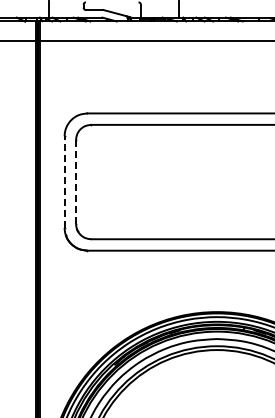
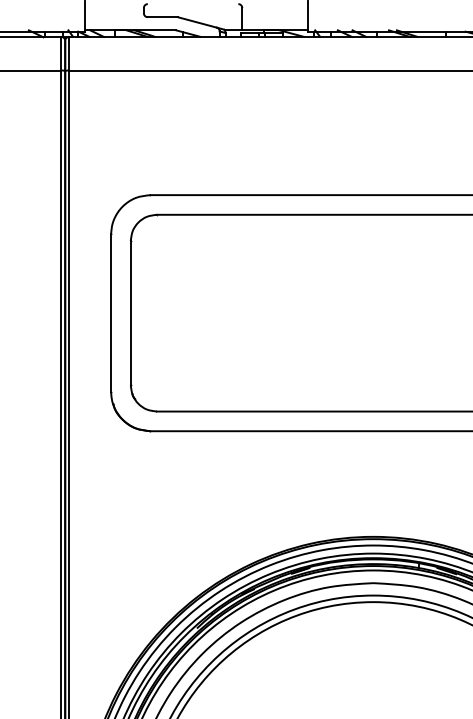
line: (64, 182) -> (110, 313), dashed -> solid
line: (76, 182) -> (131, 313), dashed -> solid

